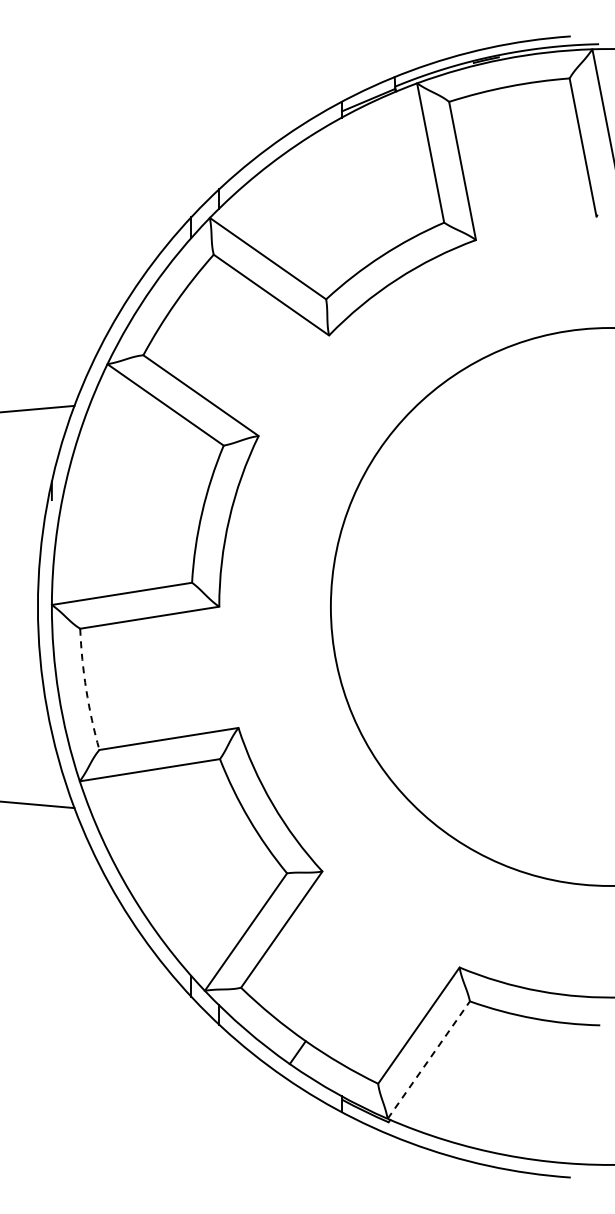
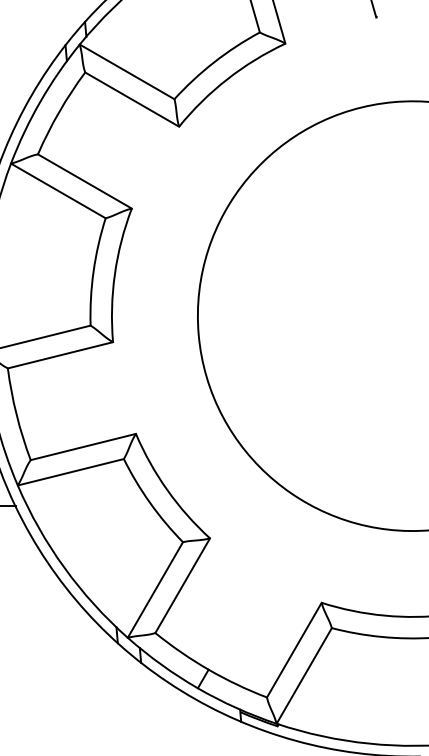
arc: (86, 689) -> (16, 414), dashed -> solid
line: (428, 1060) -> (304, 676), dashed -> solid

